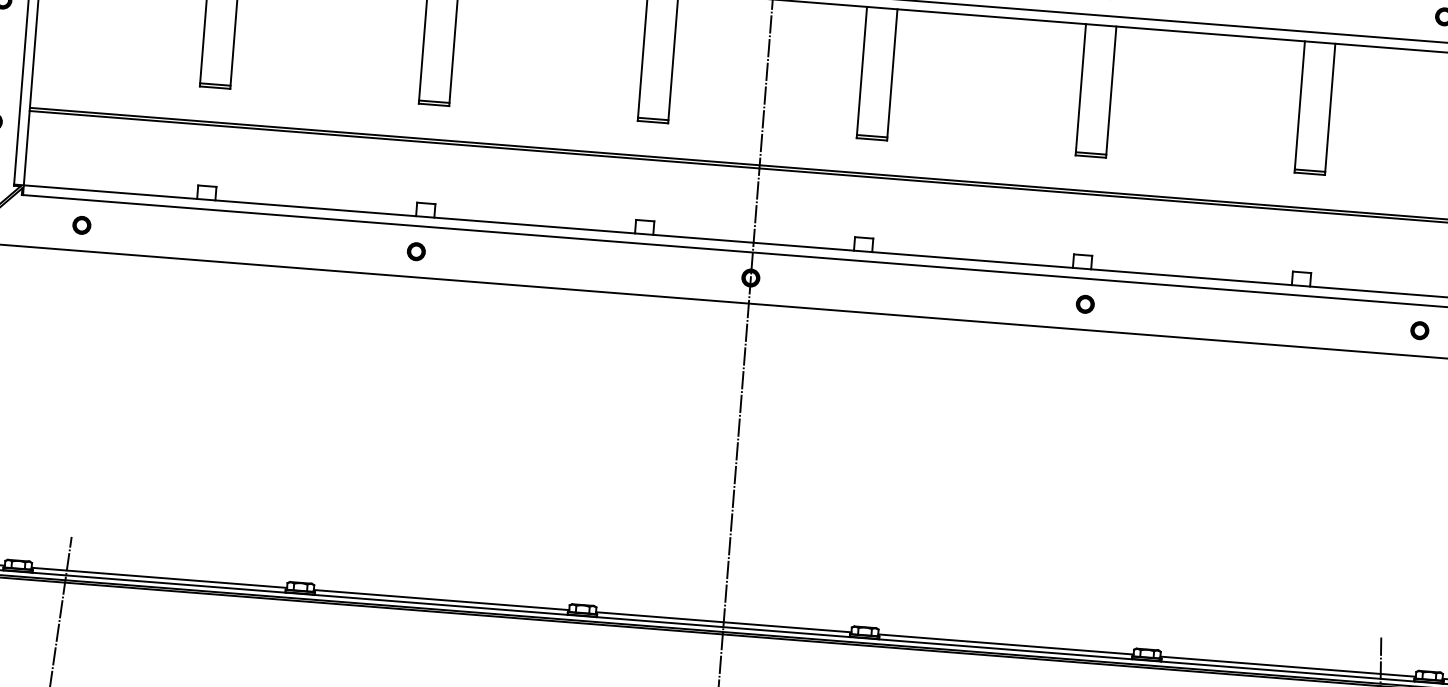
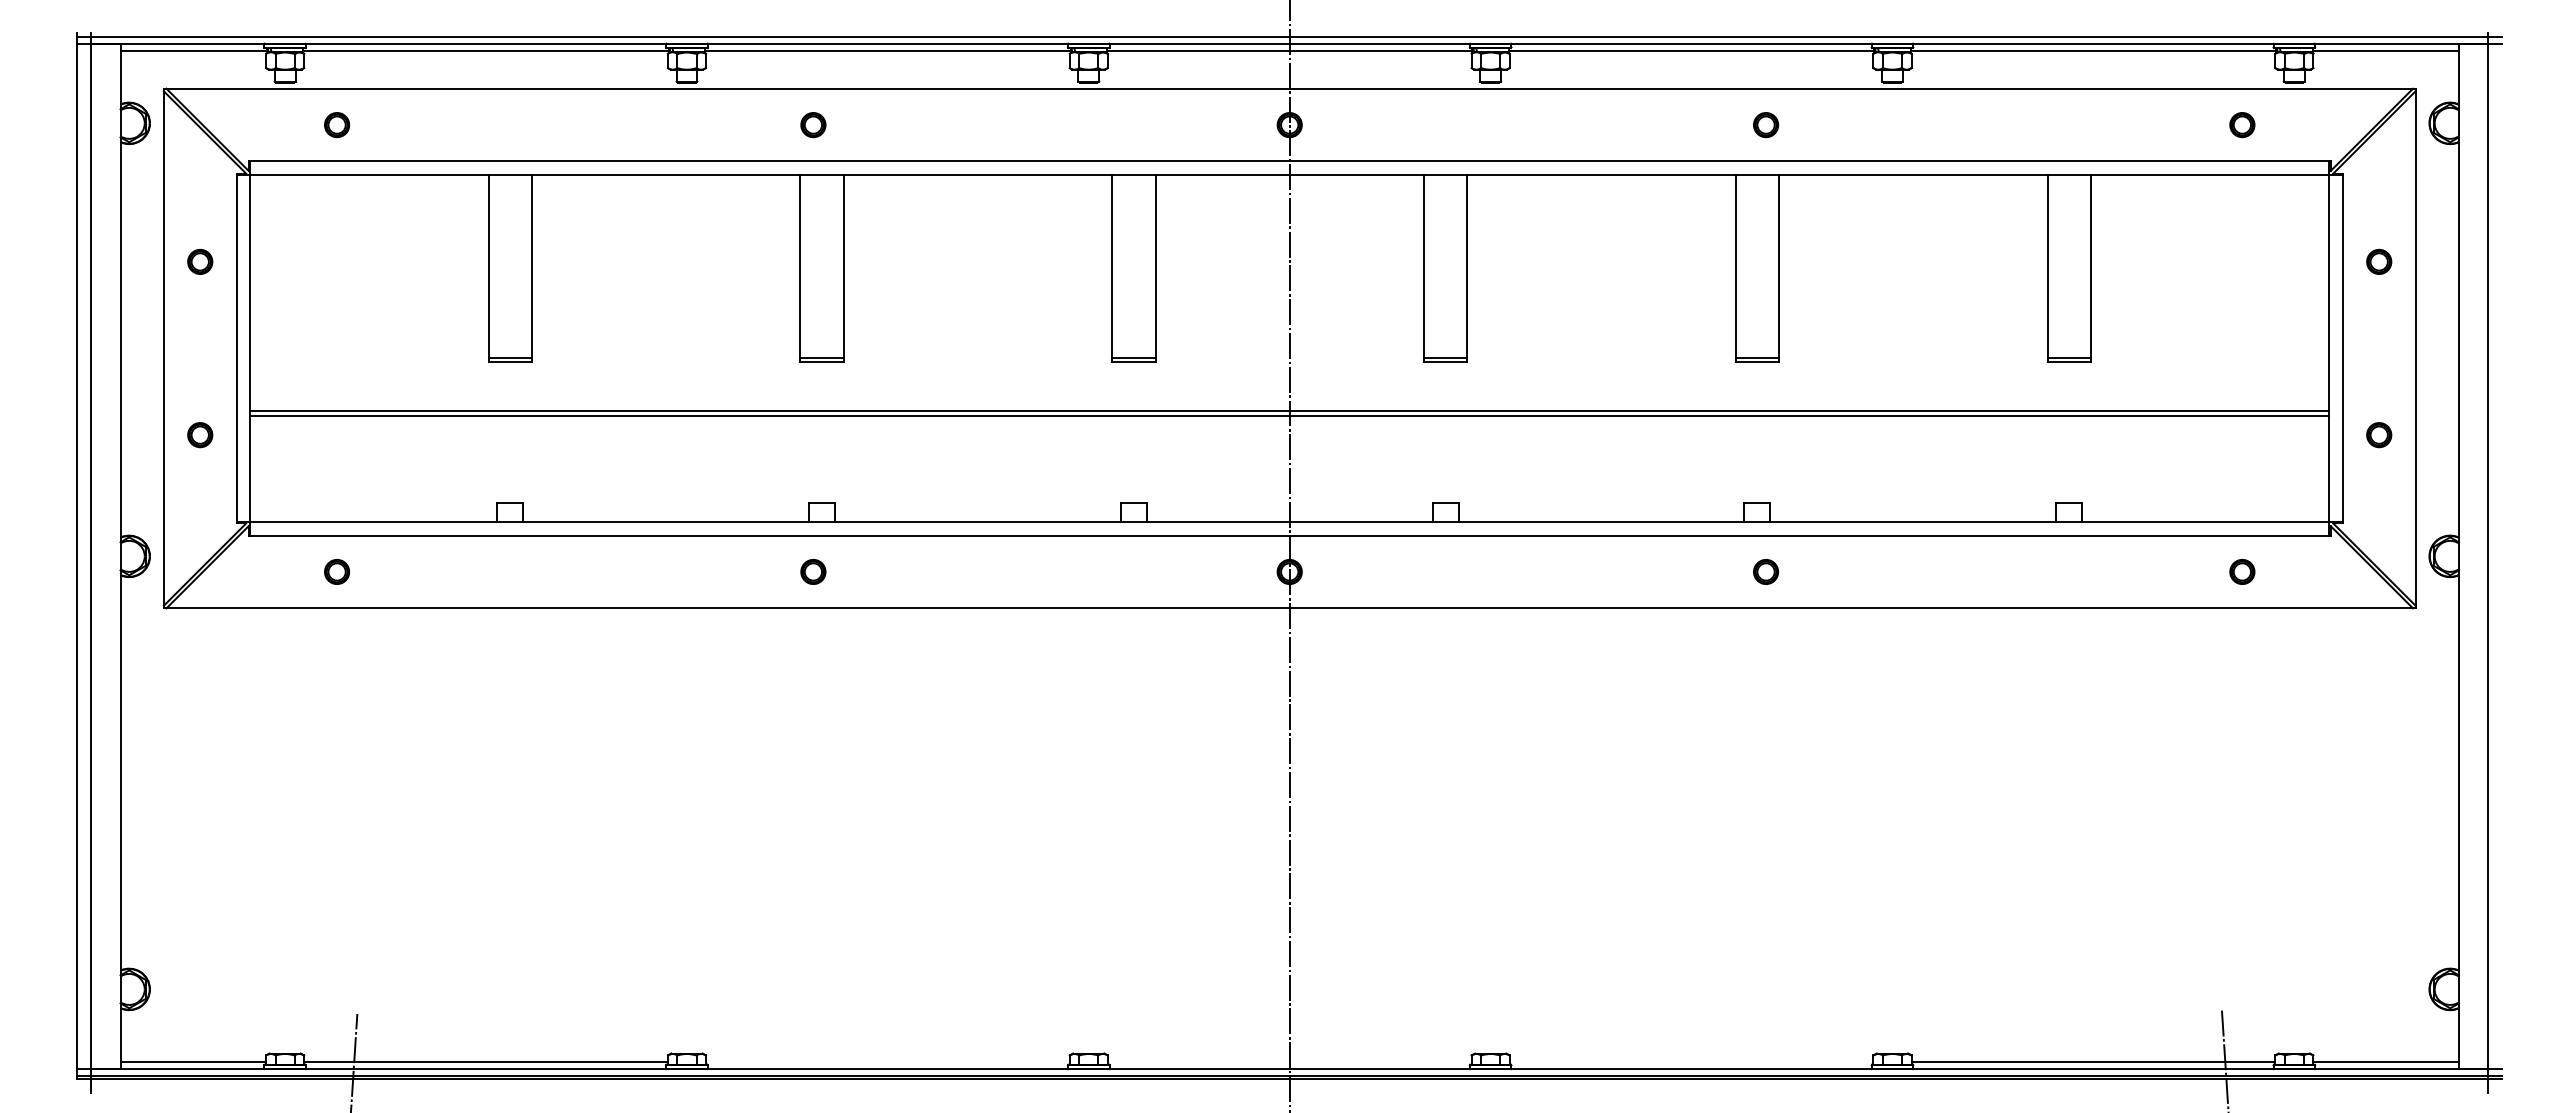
line: (441, 600) -> (887, 1062), removed
line: (723, 622) -> (1289, 1062), removed
line: (1005, 644) -> (1691, 1062), removed

